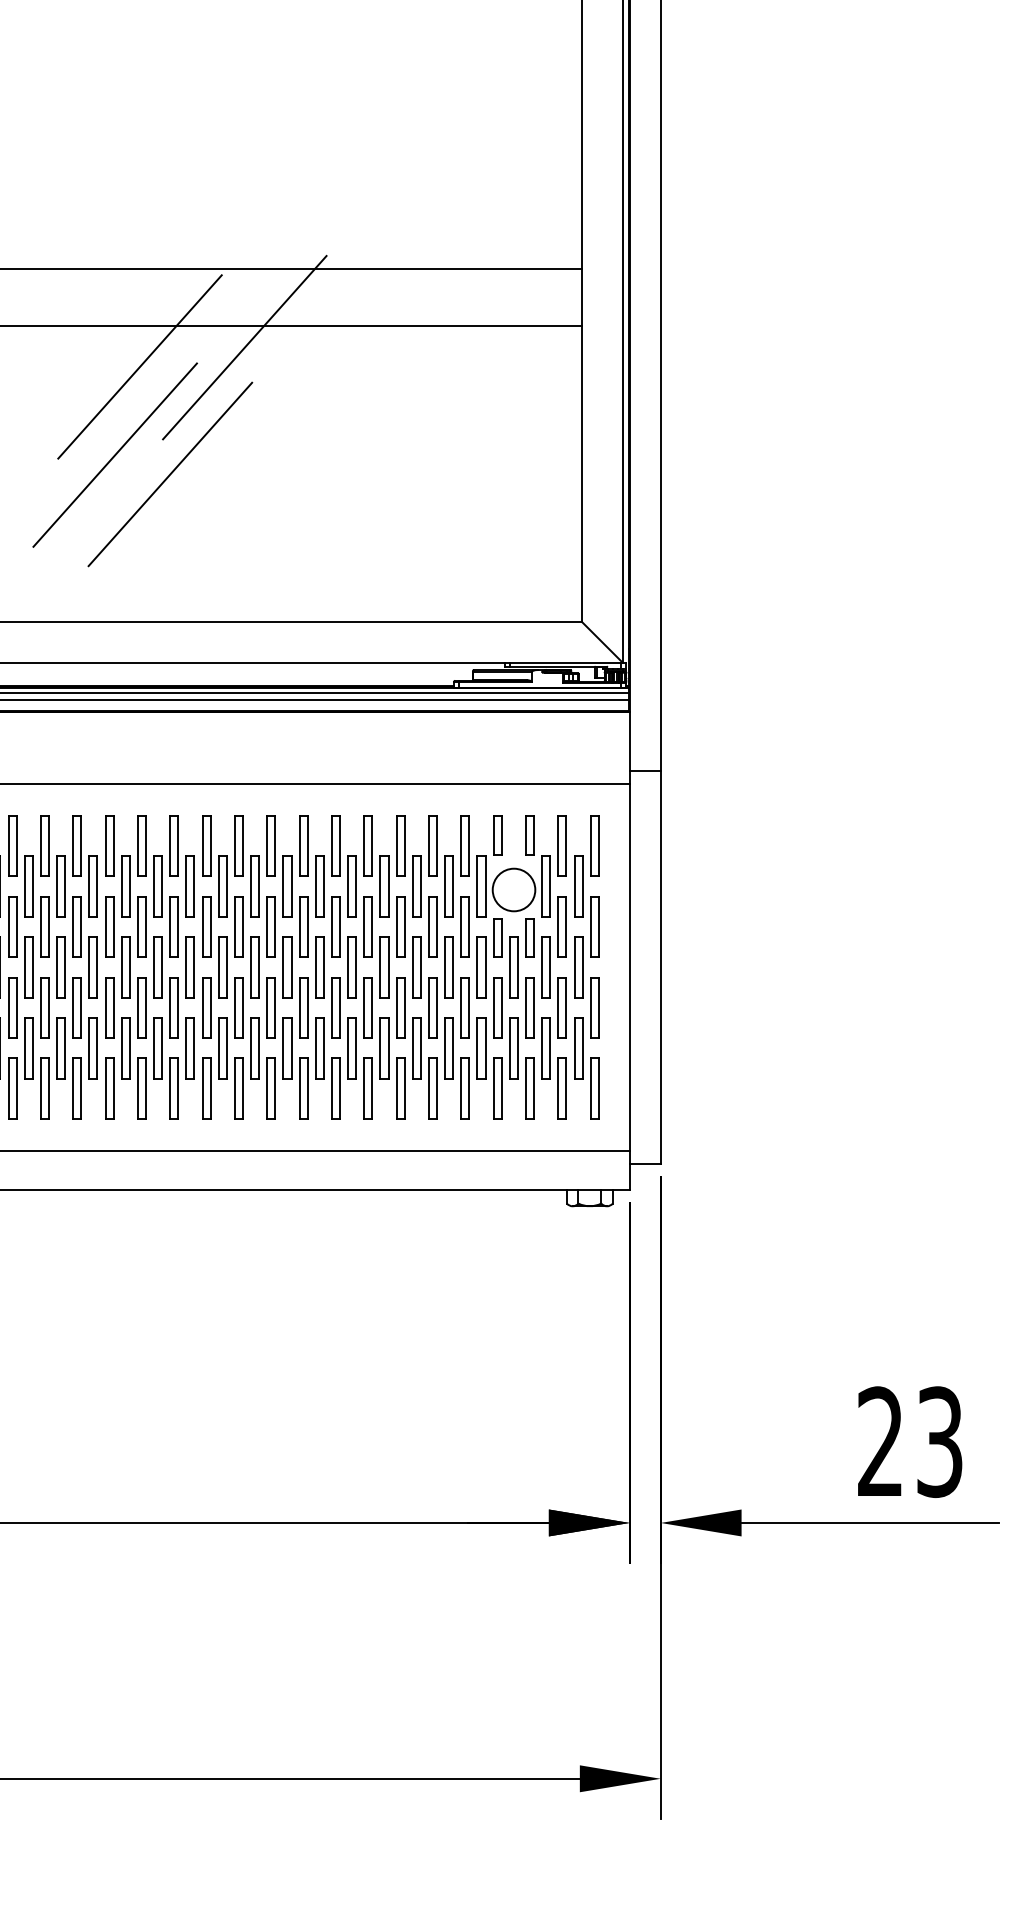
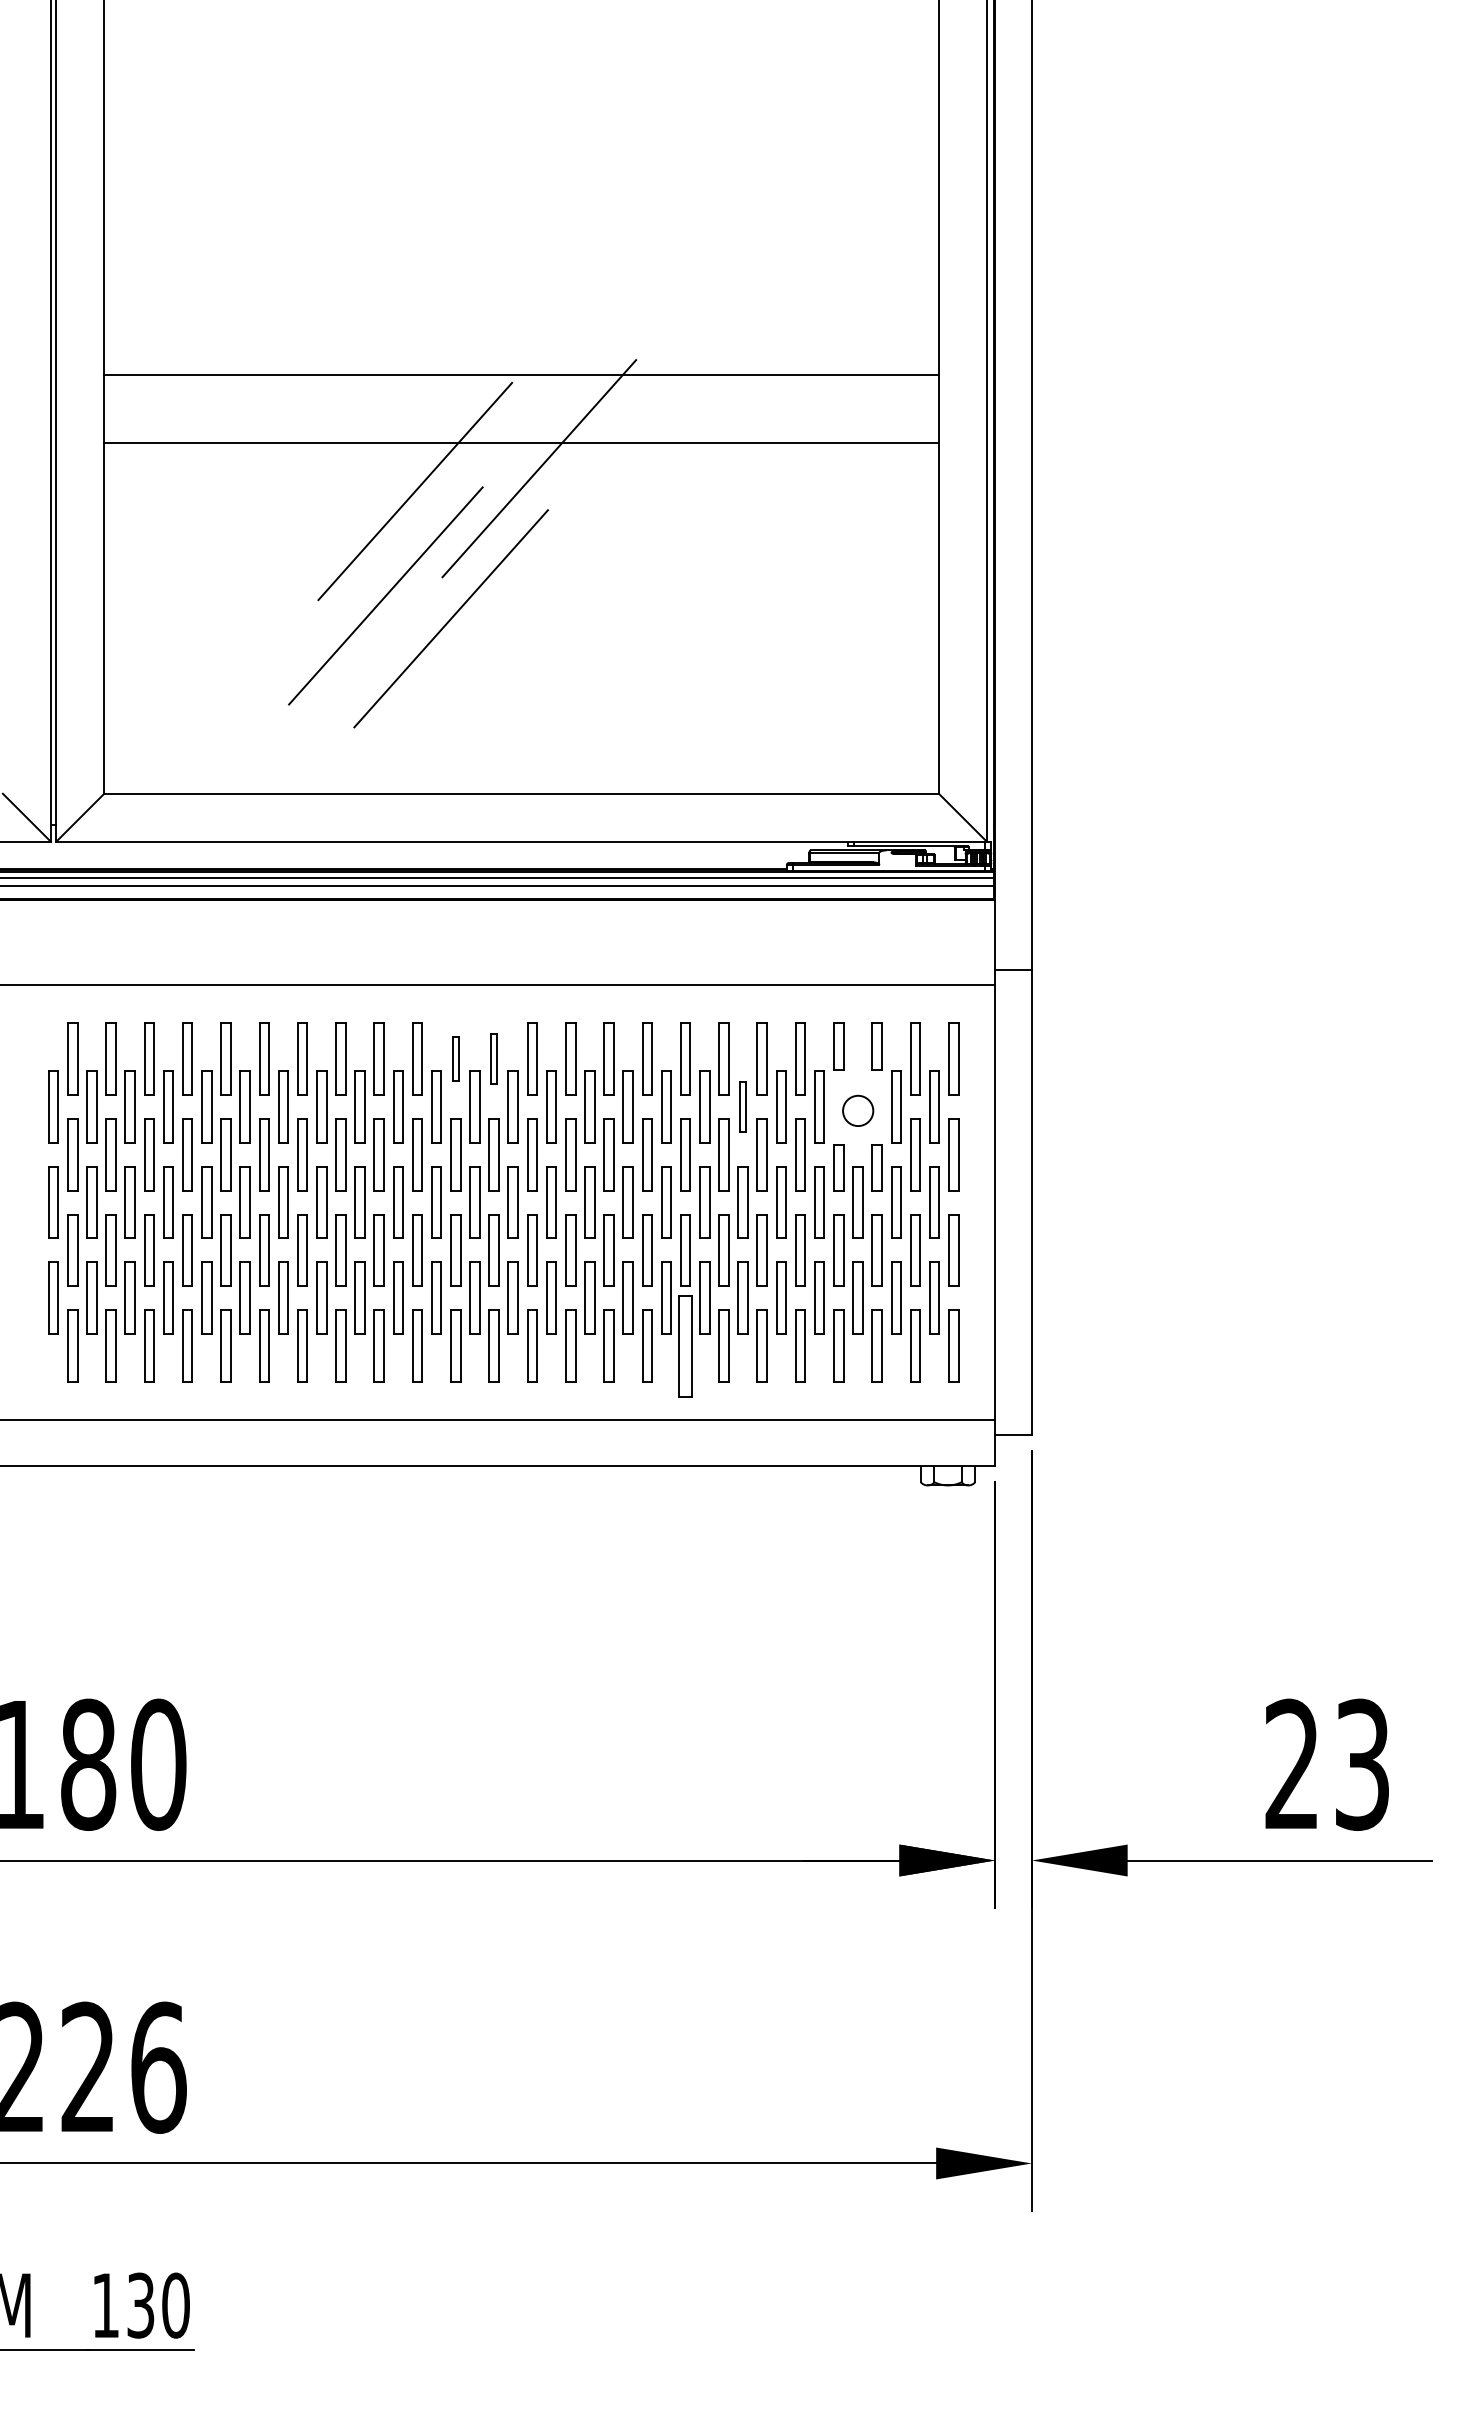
part: (174, 845) -> (455, 1058), size x0.6
part: (206, 845) -> (493, 1058), size x0.7
part: (416, 886) -> (742, 1106), size x0.7
circle: (513, 889) -> (857, 1110), size x0.6
part: (368, 1088) -> (685, 1345), size x1.4

